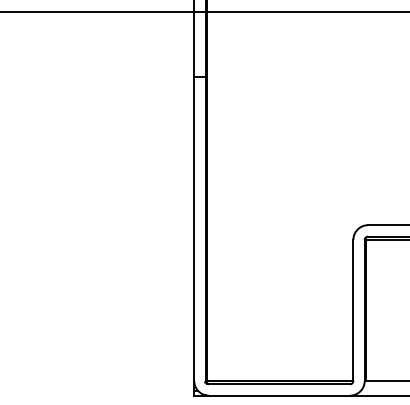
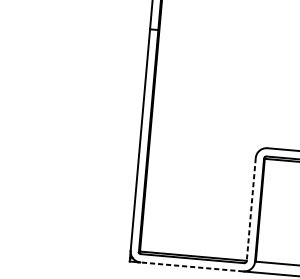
line: (353, 310) -> (251, 209), solid -> dashed
line: (278, 395) -> (191, 266), solid -> dashed

